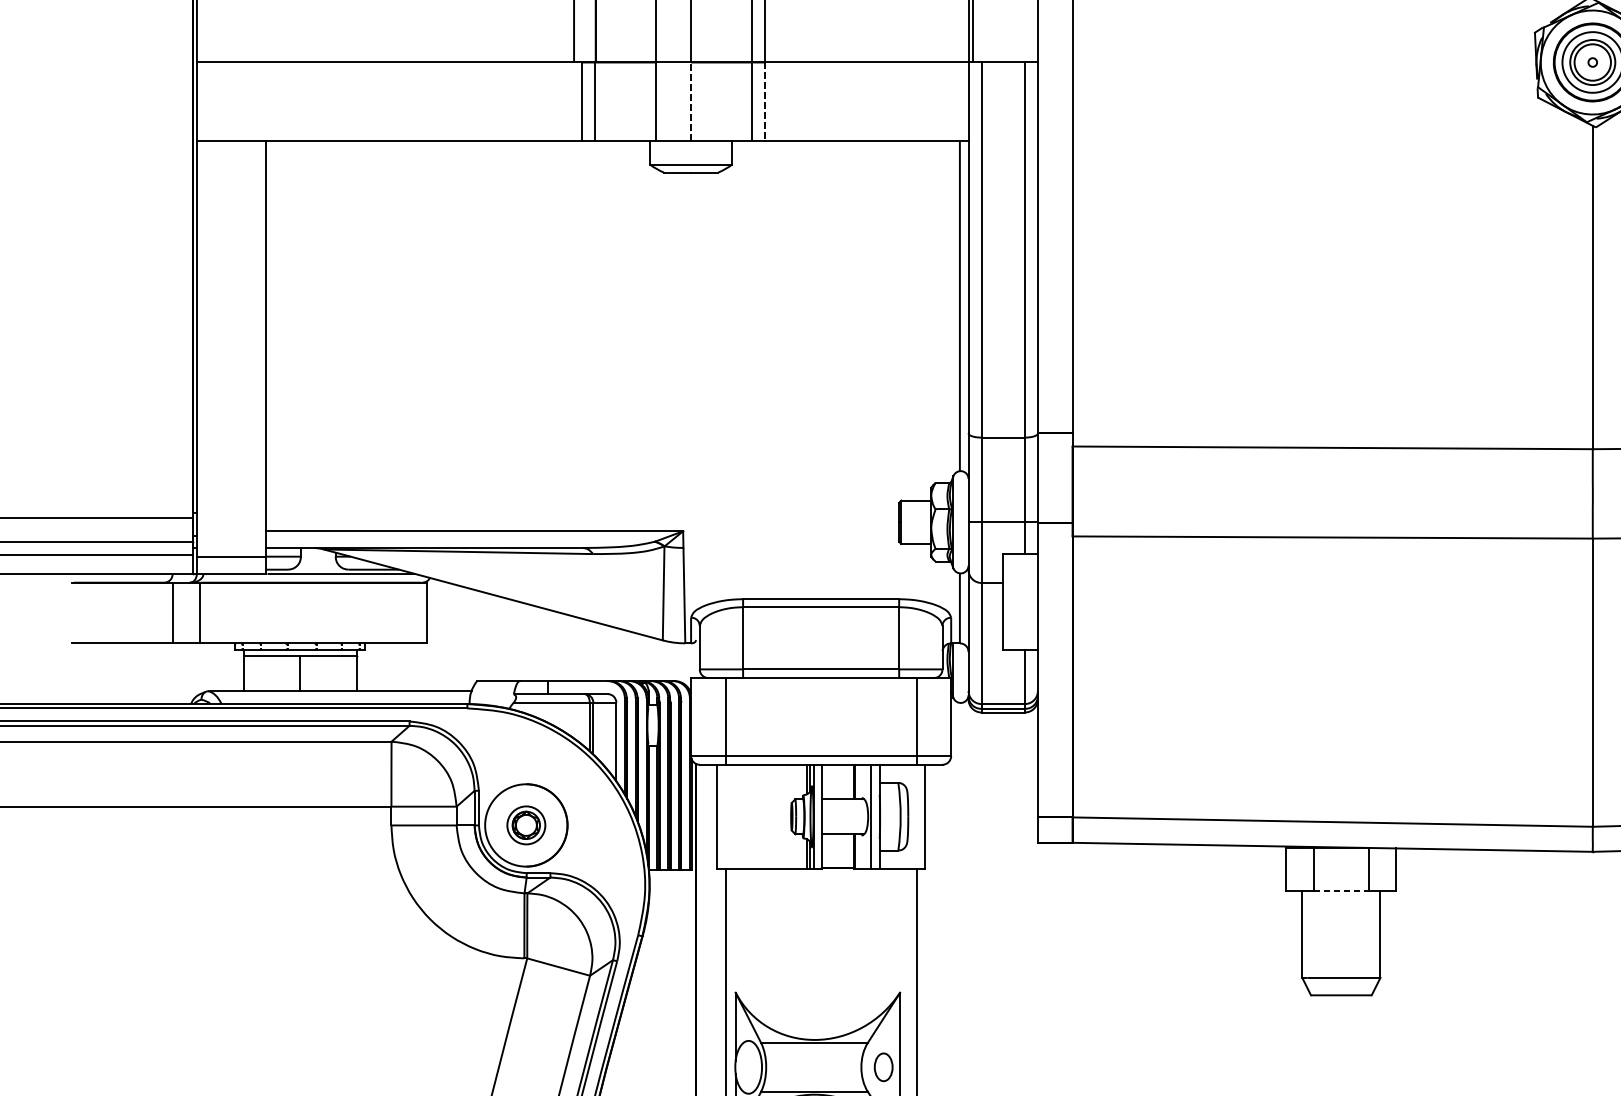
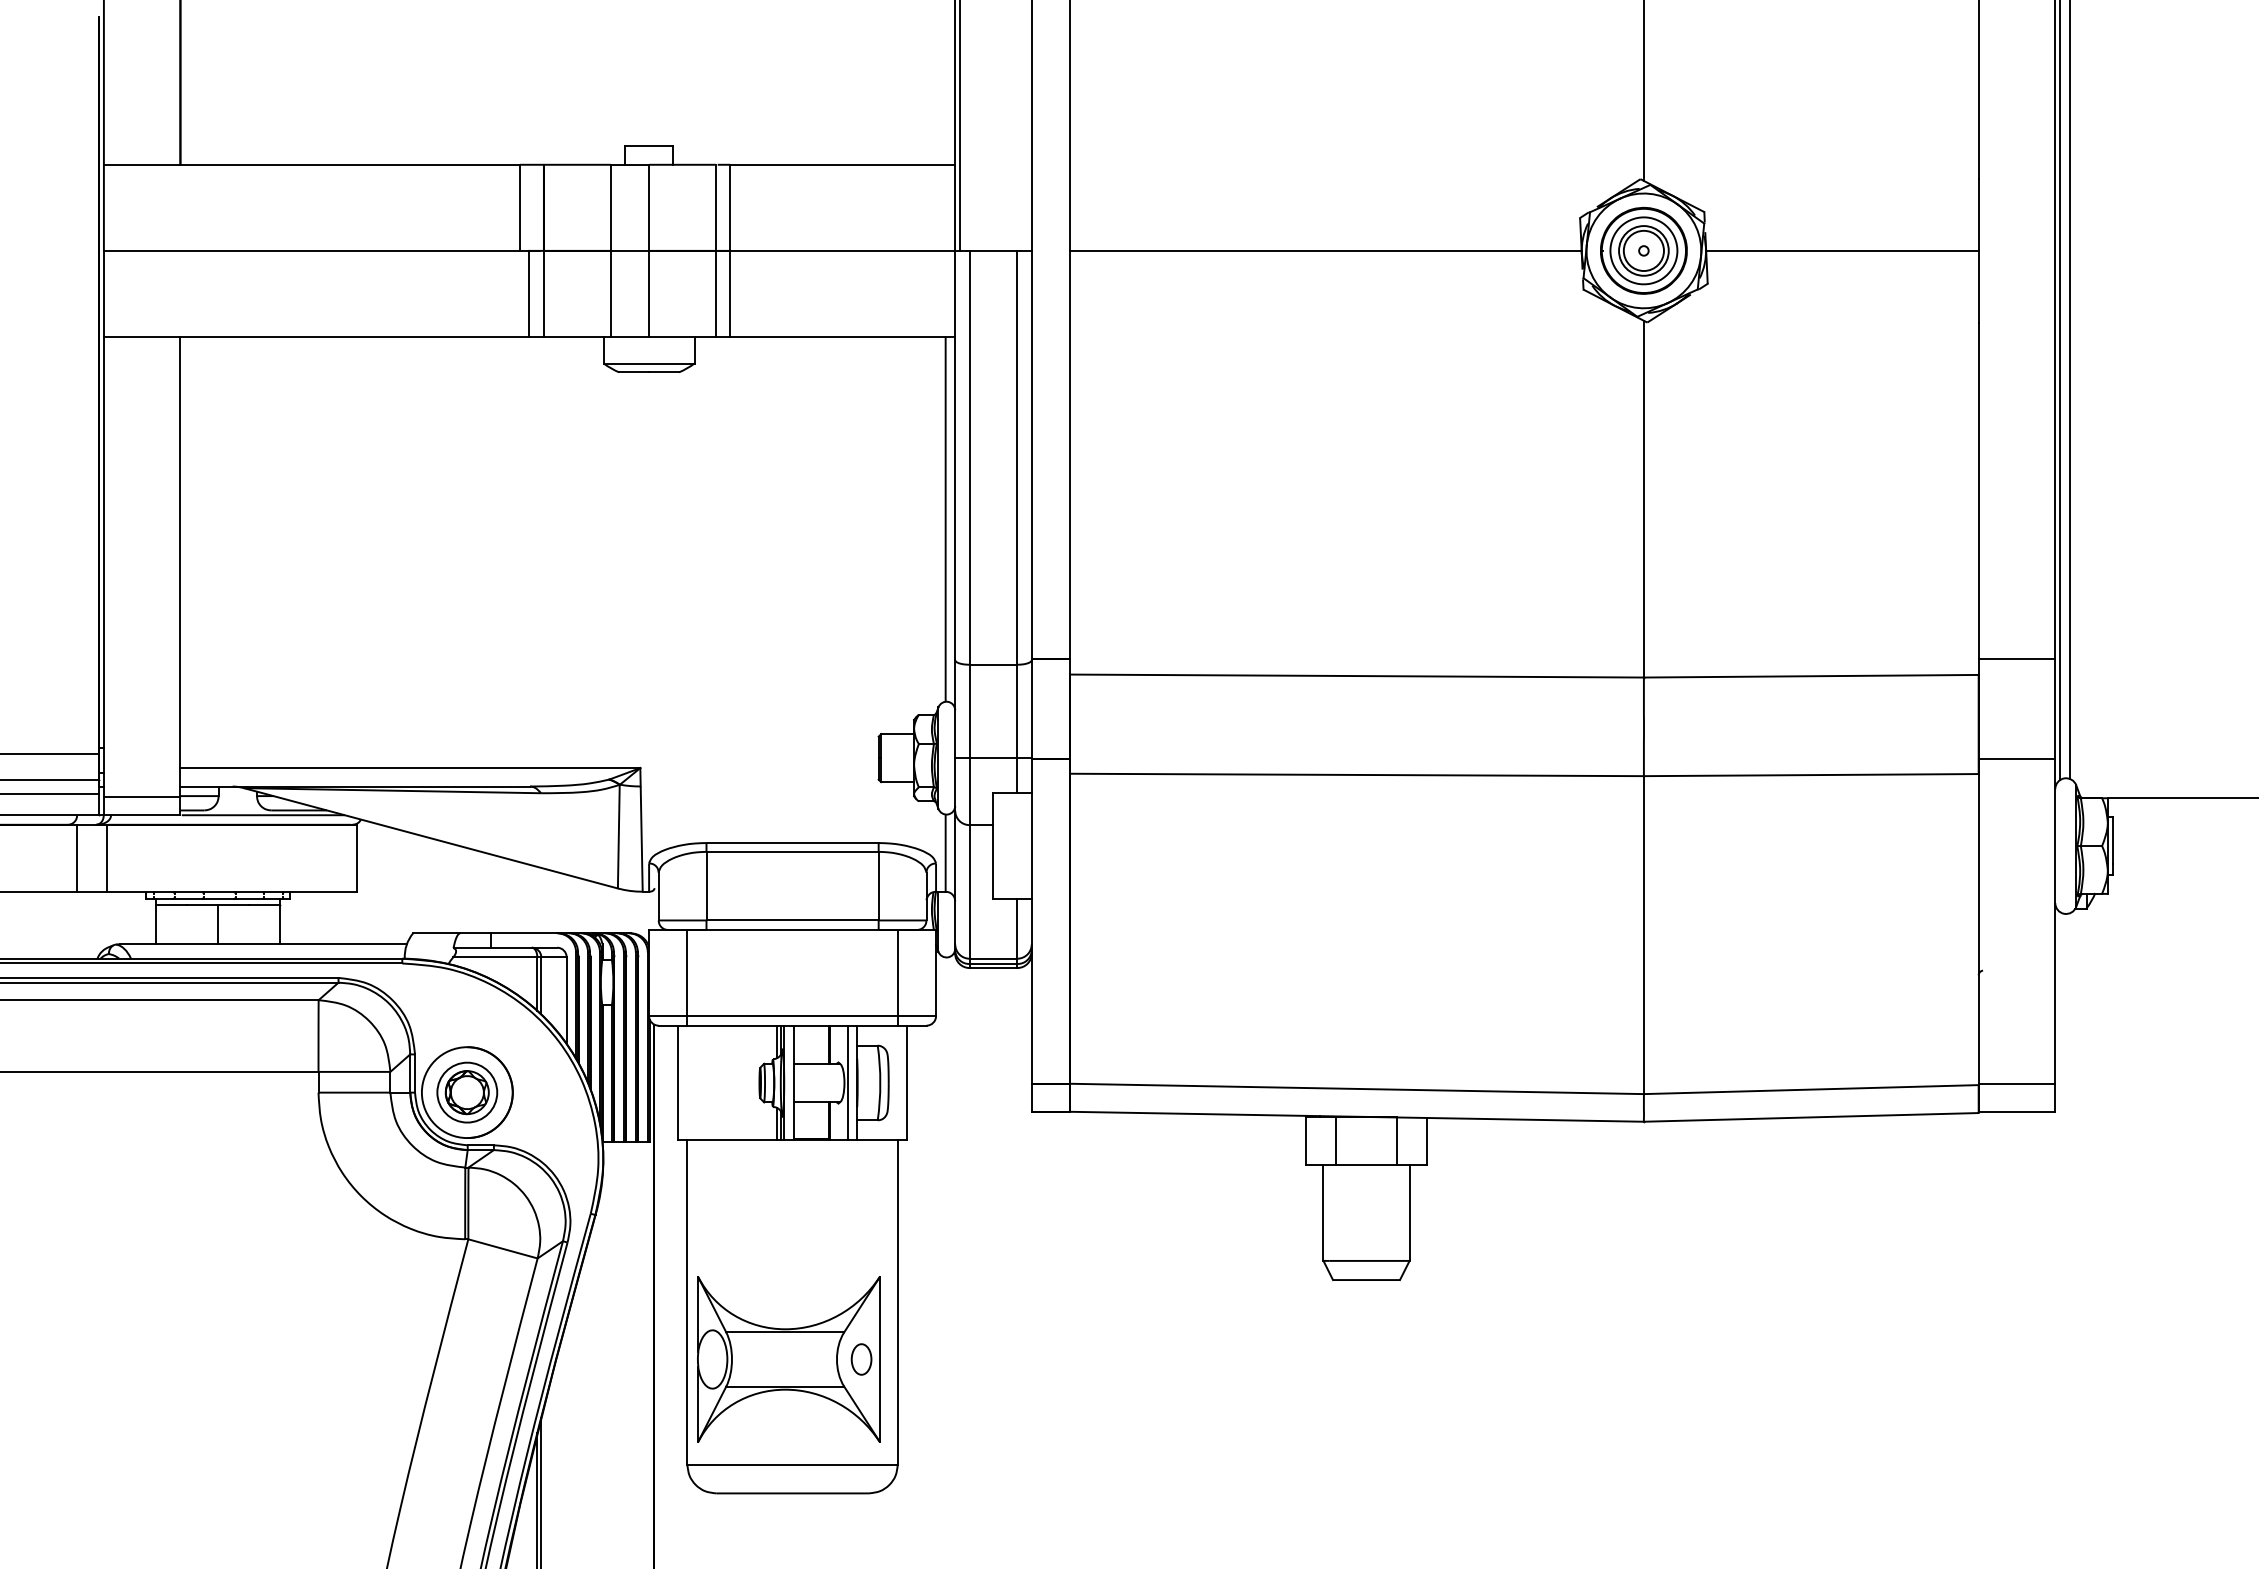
line: (1304, 62) -> (1325, 250), added
line: (690, 101) -> (648, 293), dashed -> solid
line: (764, 102) -> (730, 294), dashed -> solid
part: (526, 825) -> (467, 1092), size x1.43
line: (1342, 891) -> (1367, 1165), dashed -> solid

